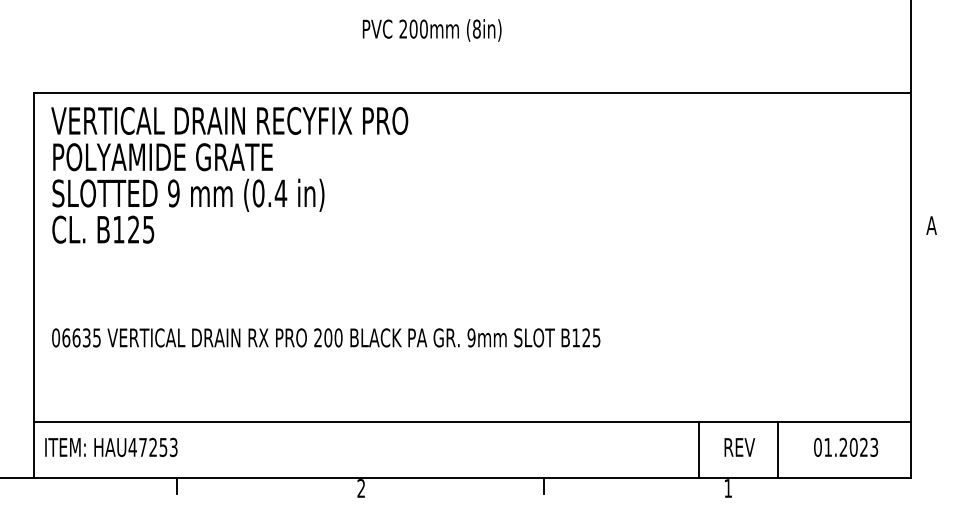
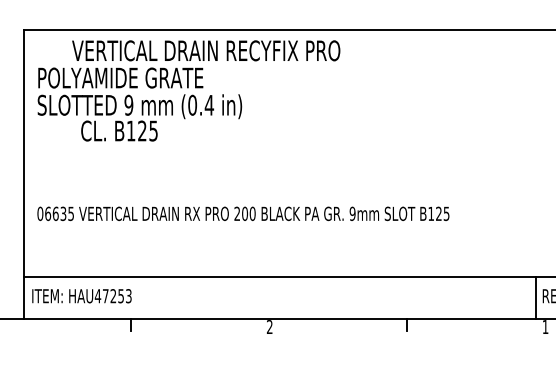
text: (229, 120) -> (206, 50), moved
text: (103, 229) -> (119, 130), moved
line: (698, 450) -> (535, 298), moved

